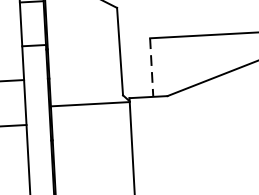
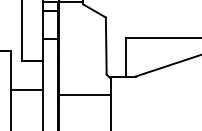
line: (152, 67) -> (126, 57), dashed -> solid
line: (89, 104) -> (84, 95), moved

